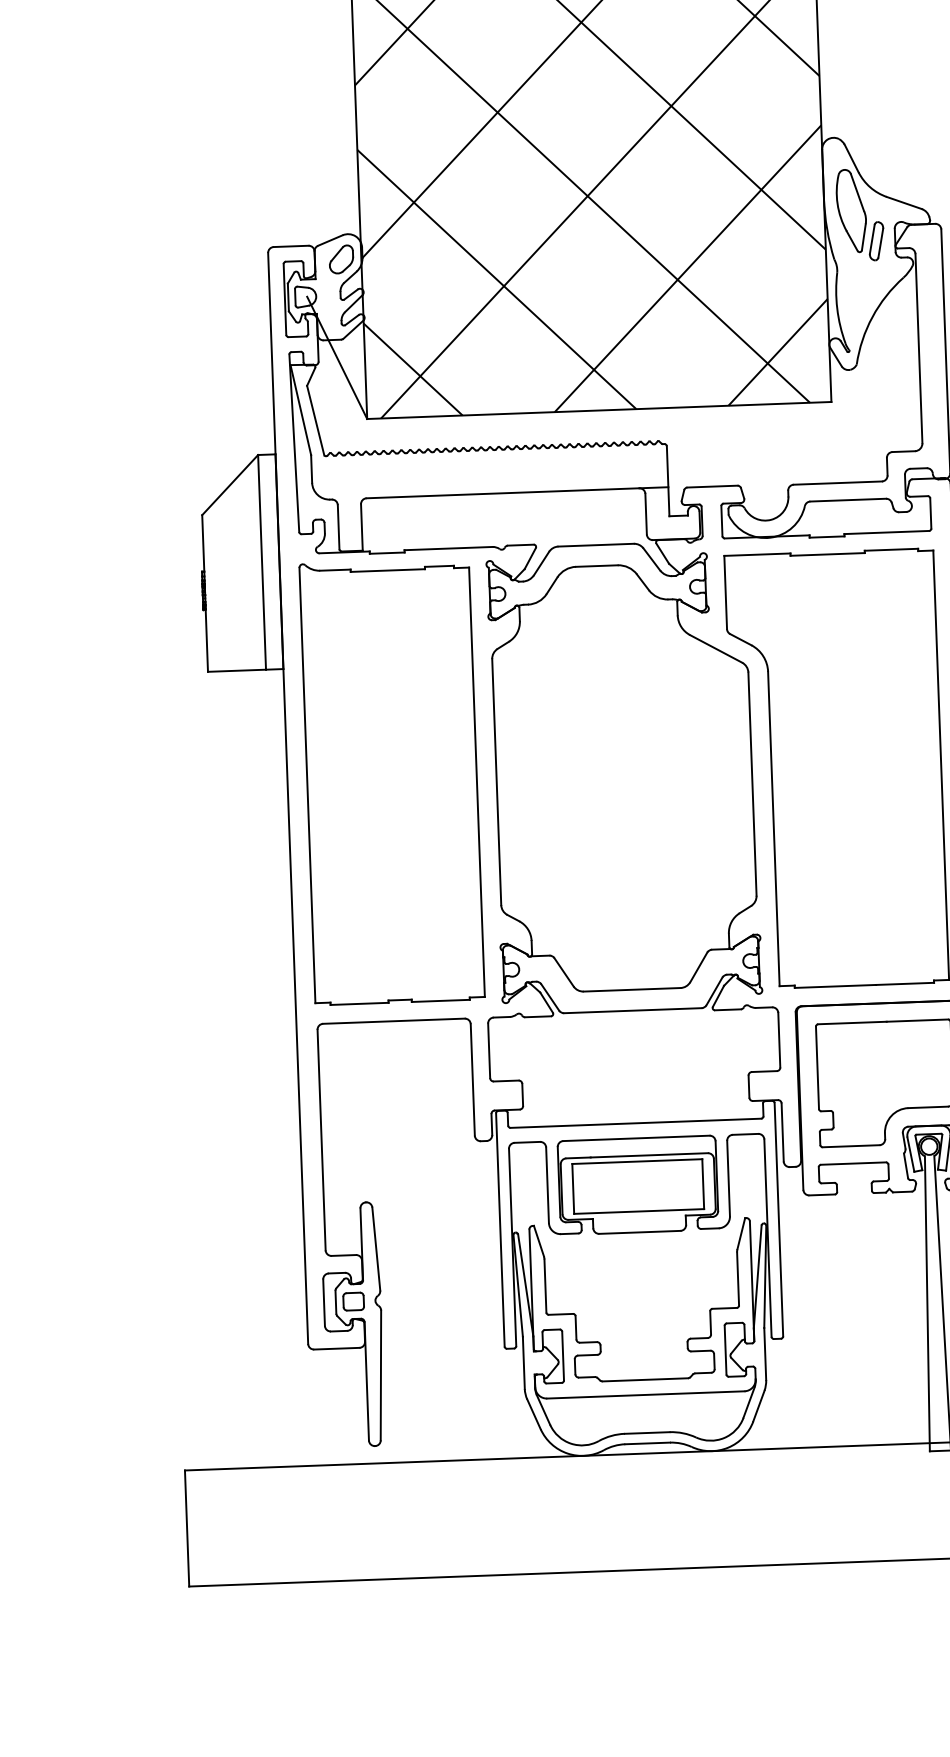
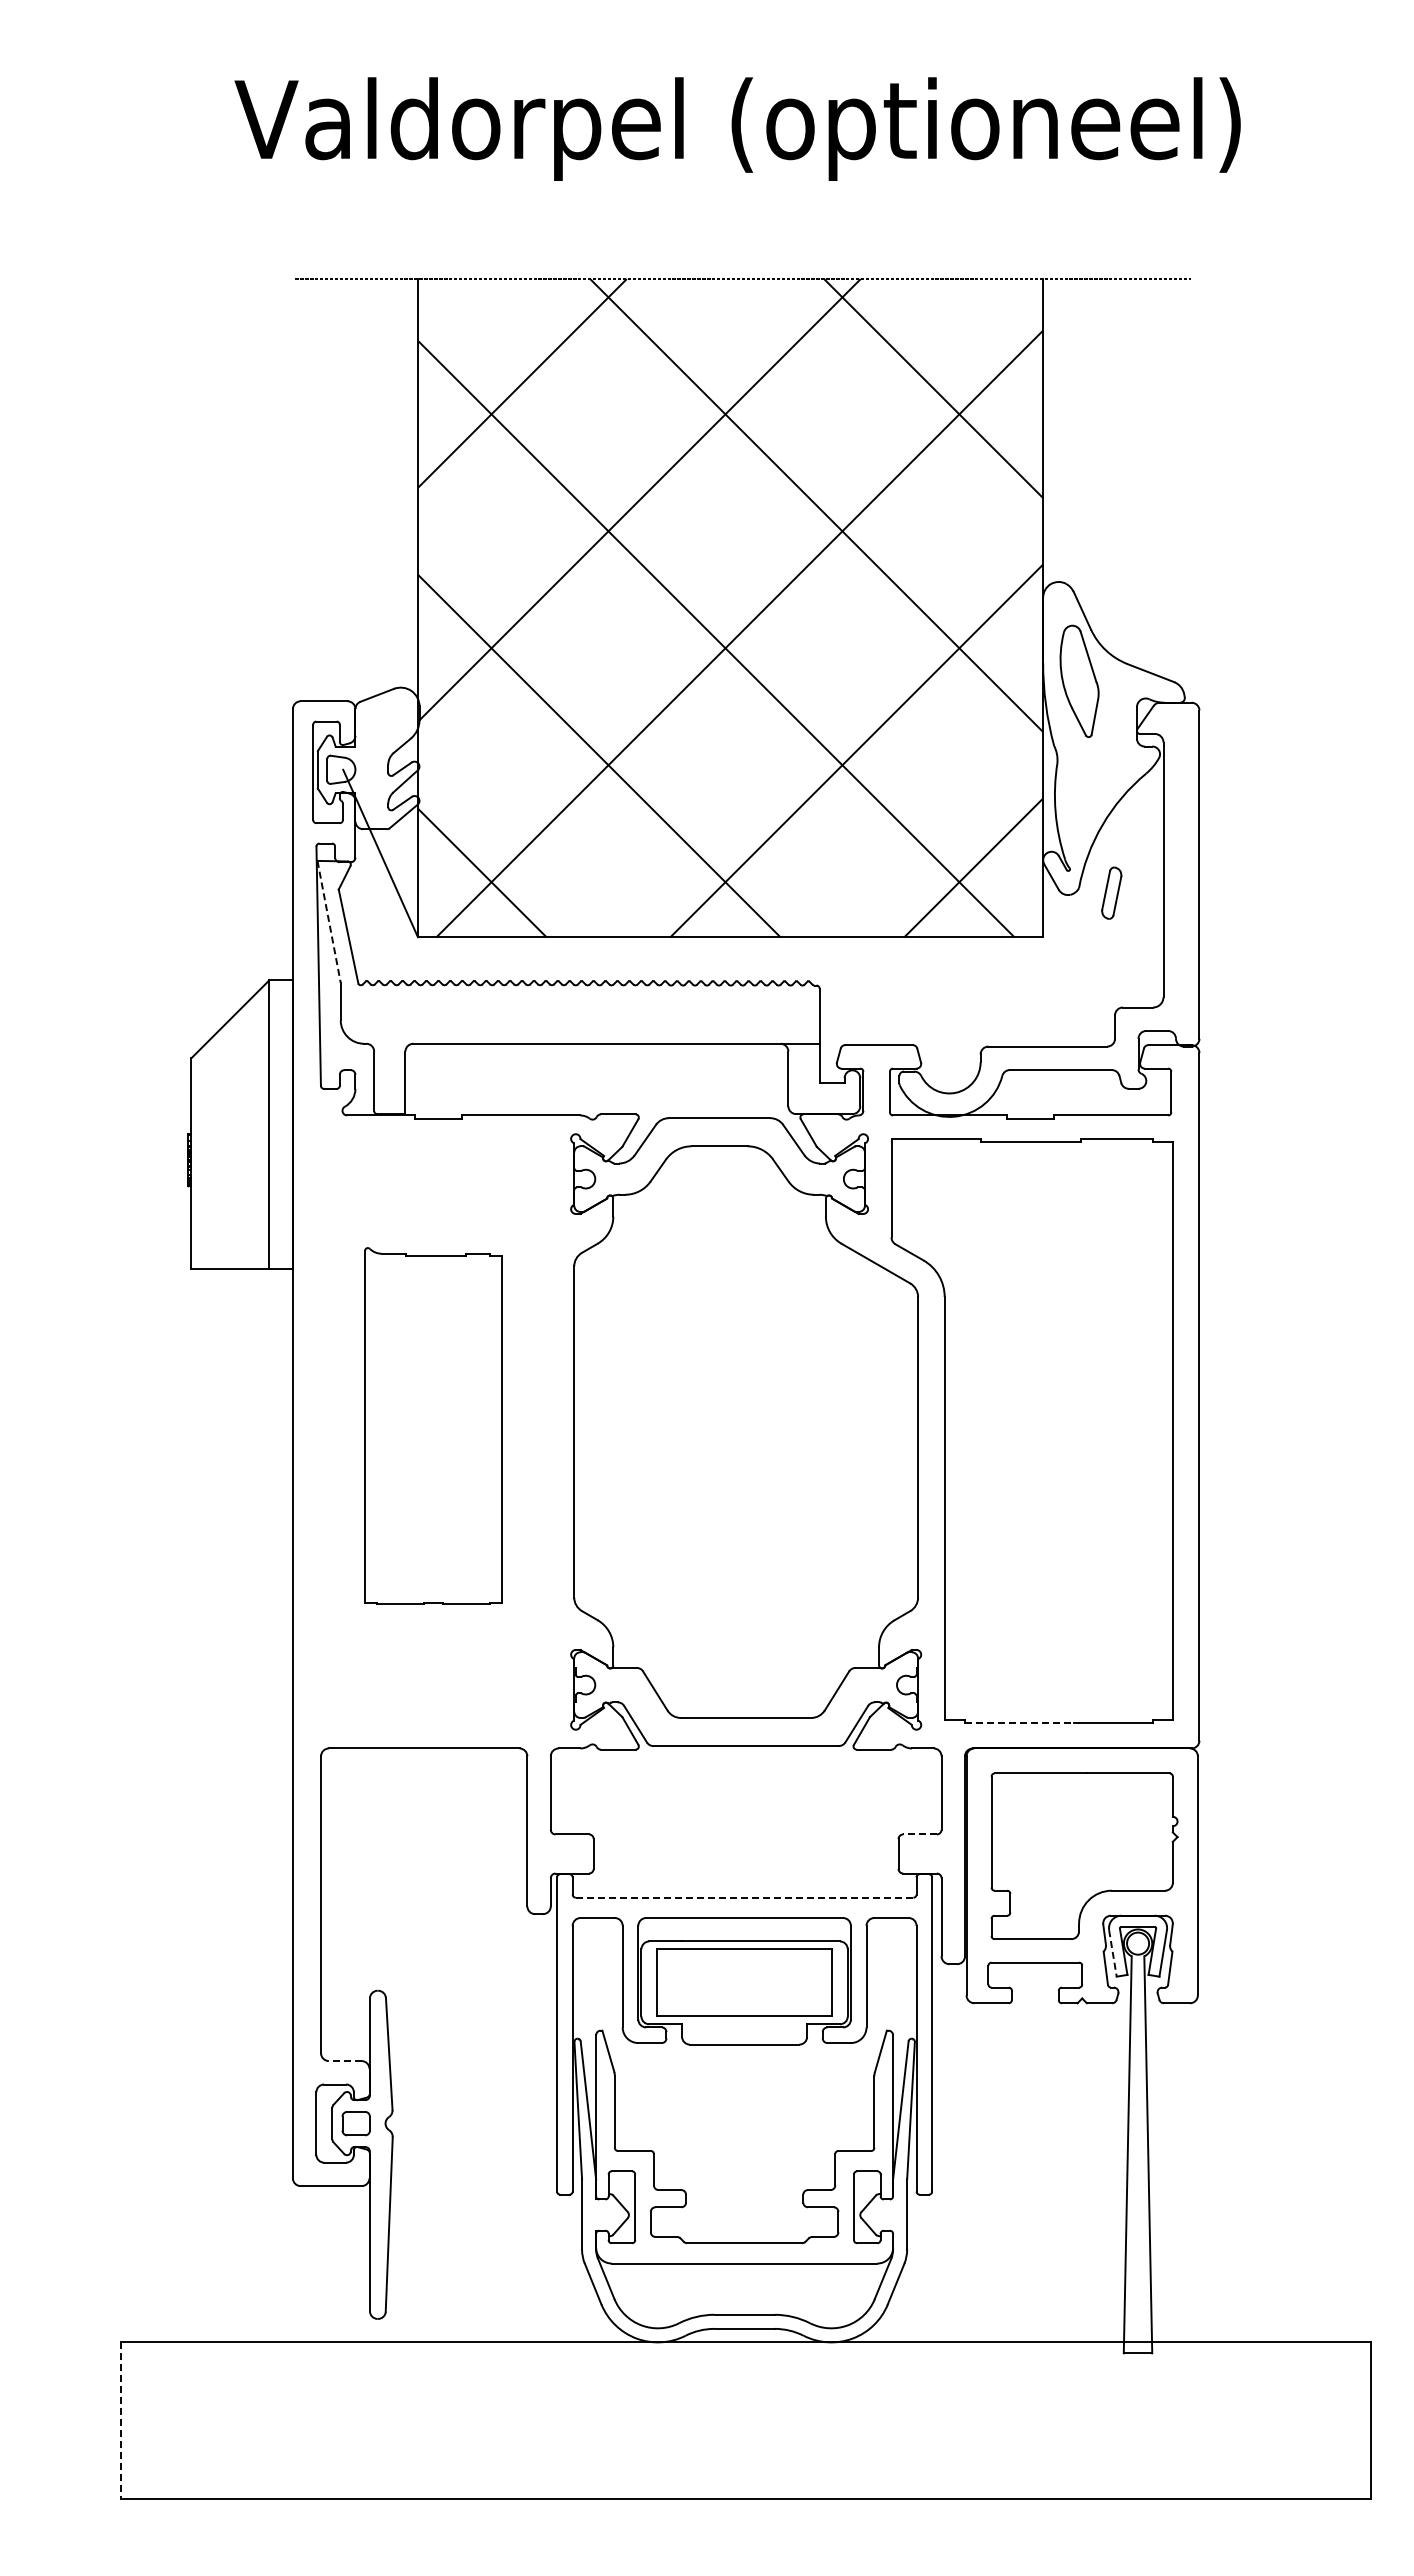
part: (876, 240) -> (1111, 892), moved
part: (340, 258) -> (390, 720), removed
line: (301, 410) -> (329, 922), solid -> dashed
part: (392, 781) -> (433, 1425), size x0.6
line: (835, 986) -> (1019, 1723), solid -> dashed
line: (764, 1071) -> (920, 1834), solid -> dashed
line: (635, 1123) -> (744, 1897), solid -> dashed
line: (910, 1154) -> (1112, 1953), solid -> dashed
line: (343, 1255) -> (344, 2061), solid -> dashed
line: (186, 1529) -> (120, 2421), solid -> dashed

